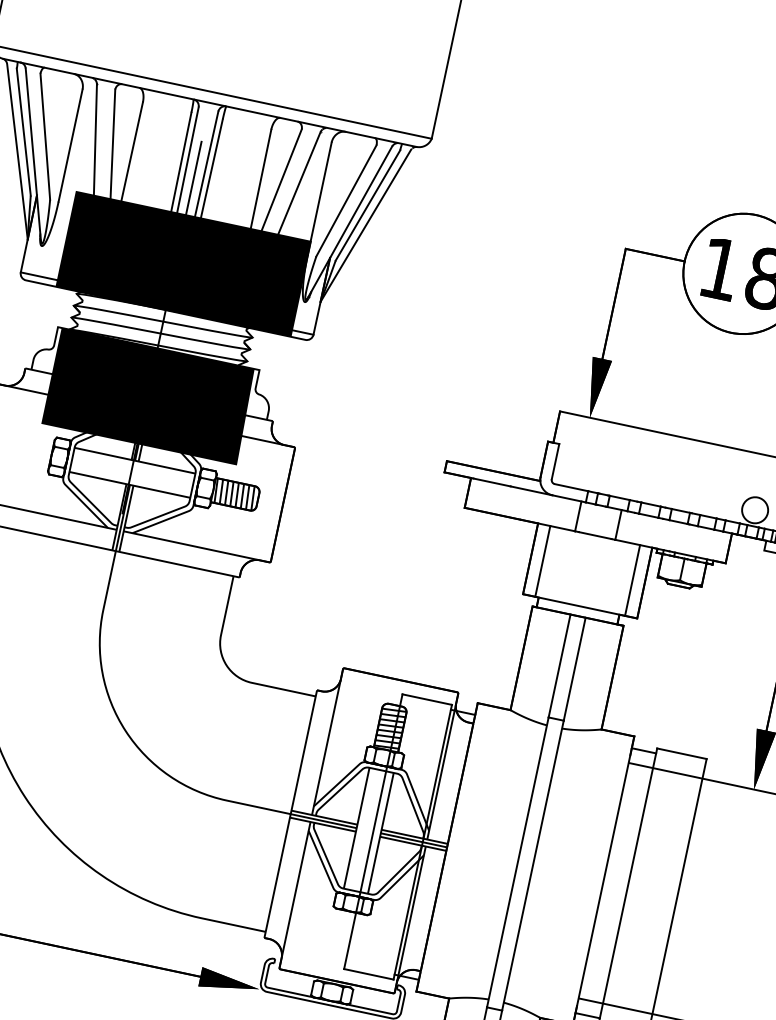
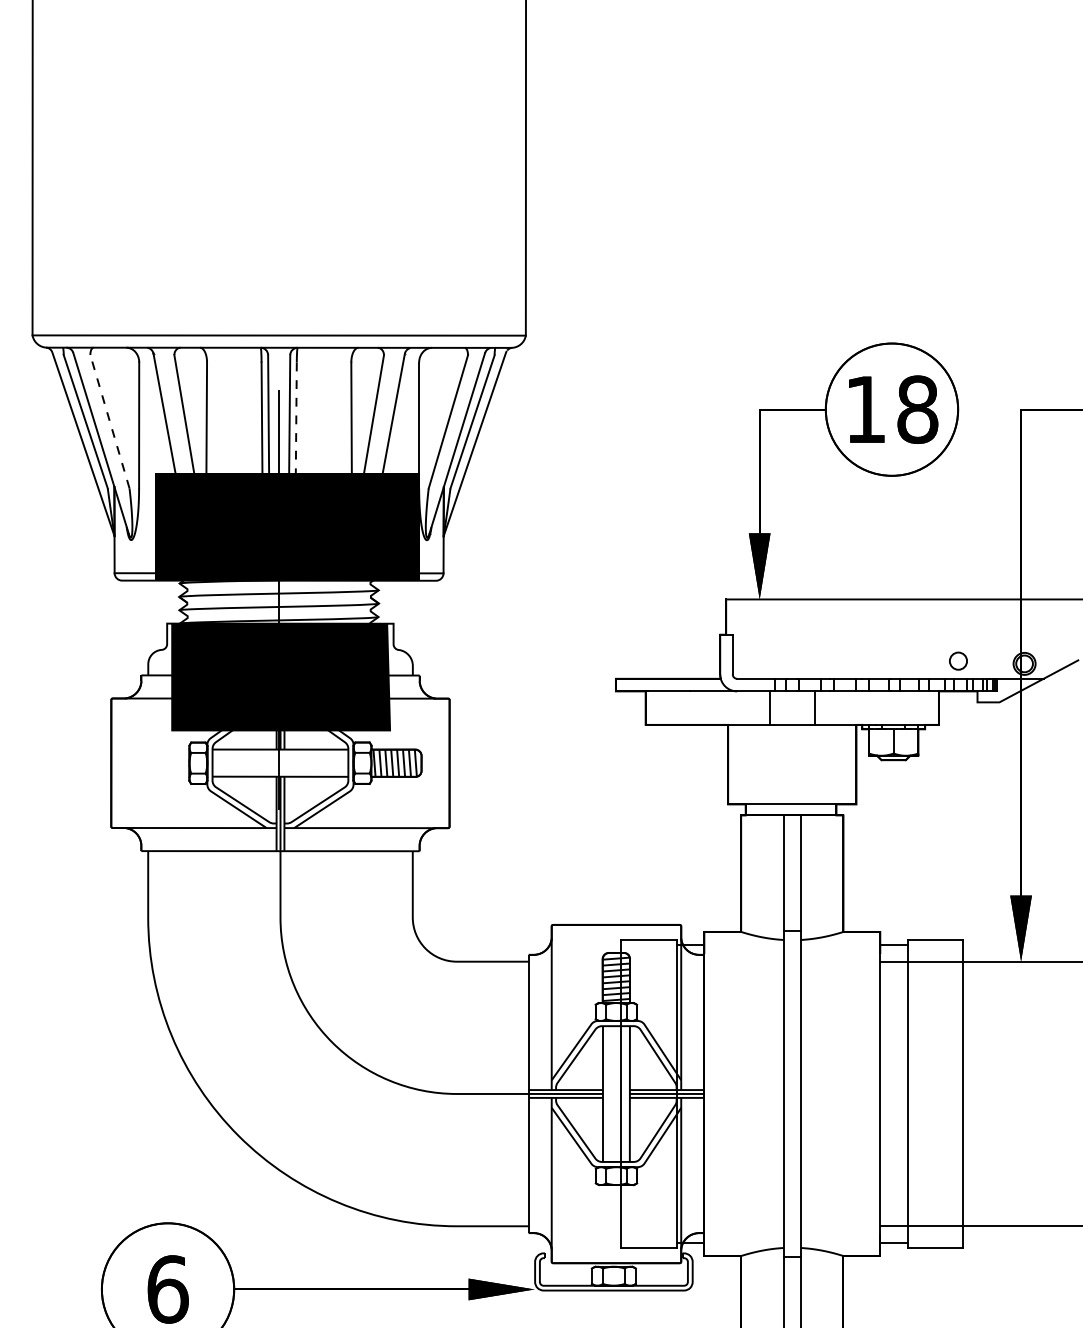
line: (44, 136) -> (109, 421), solid -> dashed
line: (210, 176) -> (296, 426), solid -> dashed
circle: (755, 509) -> (958, 660), size x0.6
line: (542, 561) -> (741, 764), removed
line: (632, 580) -> (842, 764), removed

